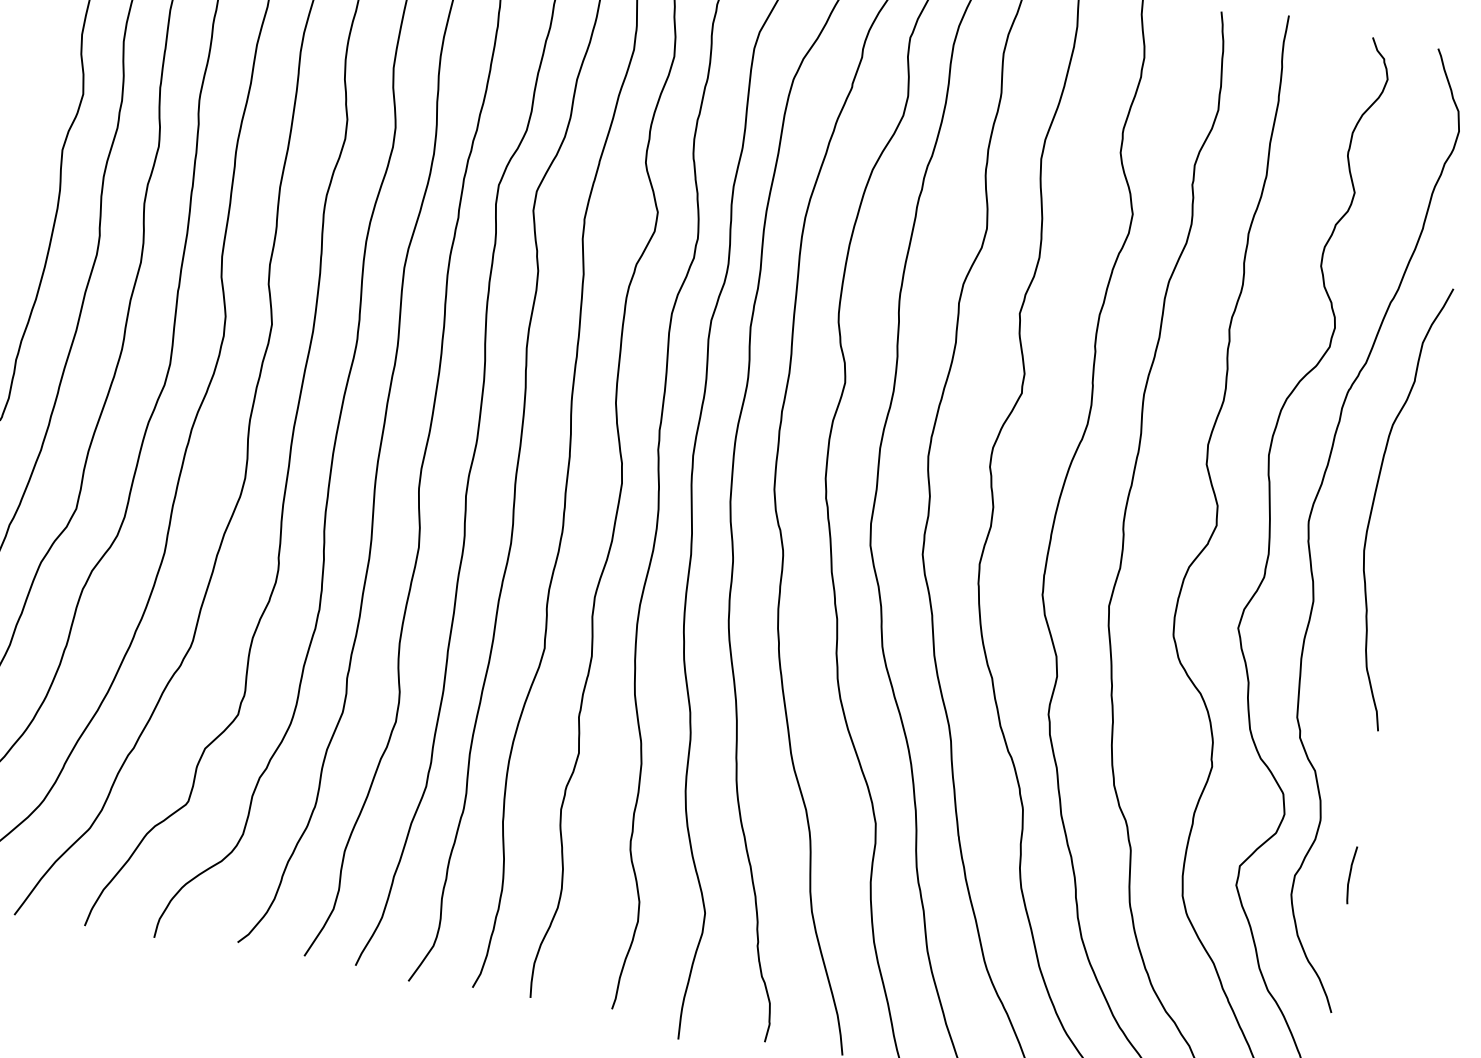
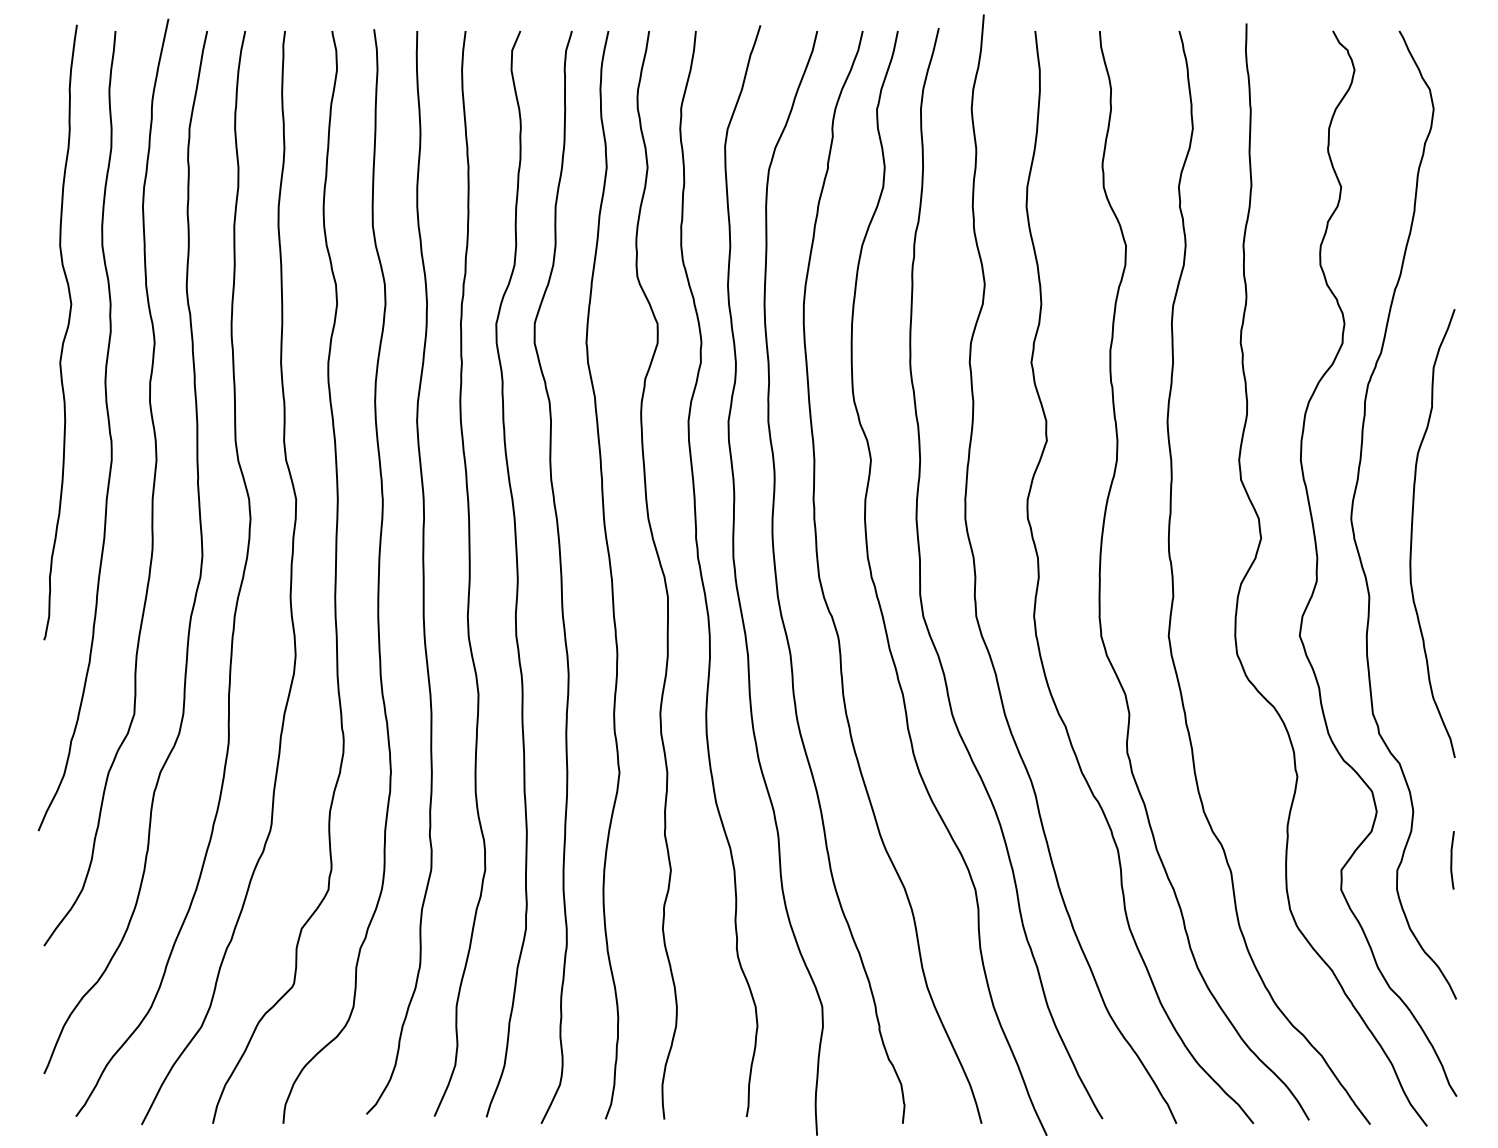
curve: (1374, 502) -> (1412, 533), moved

